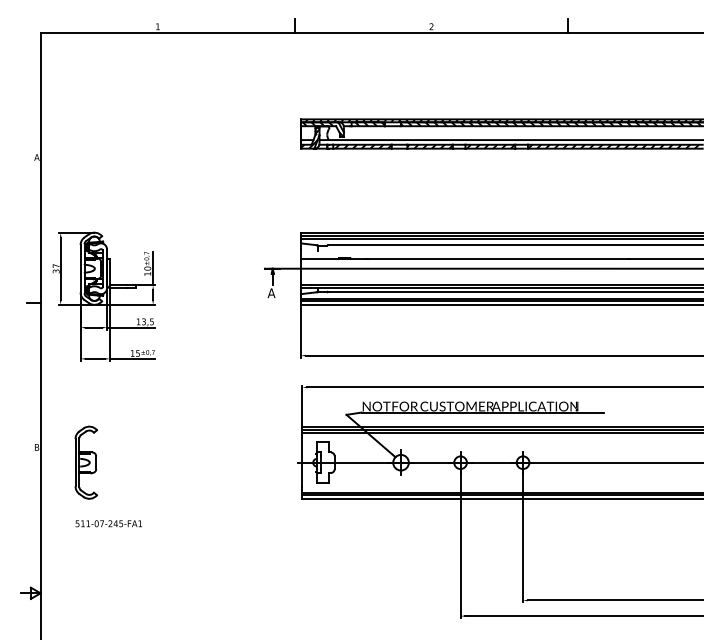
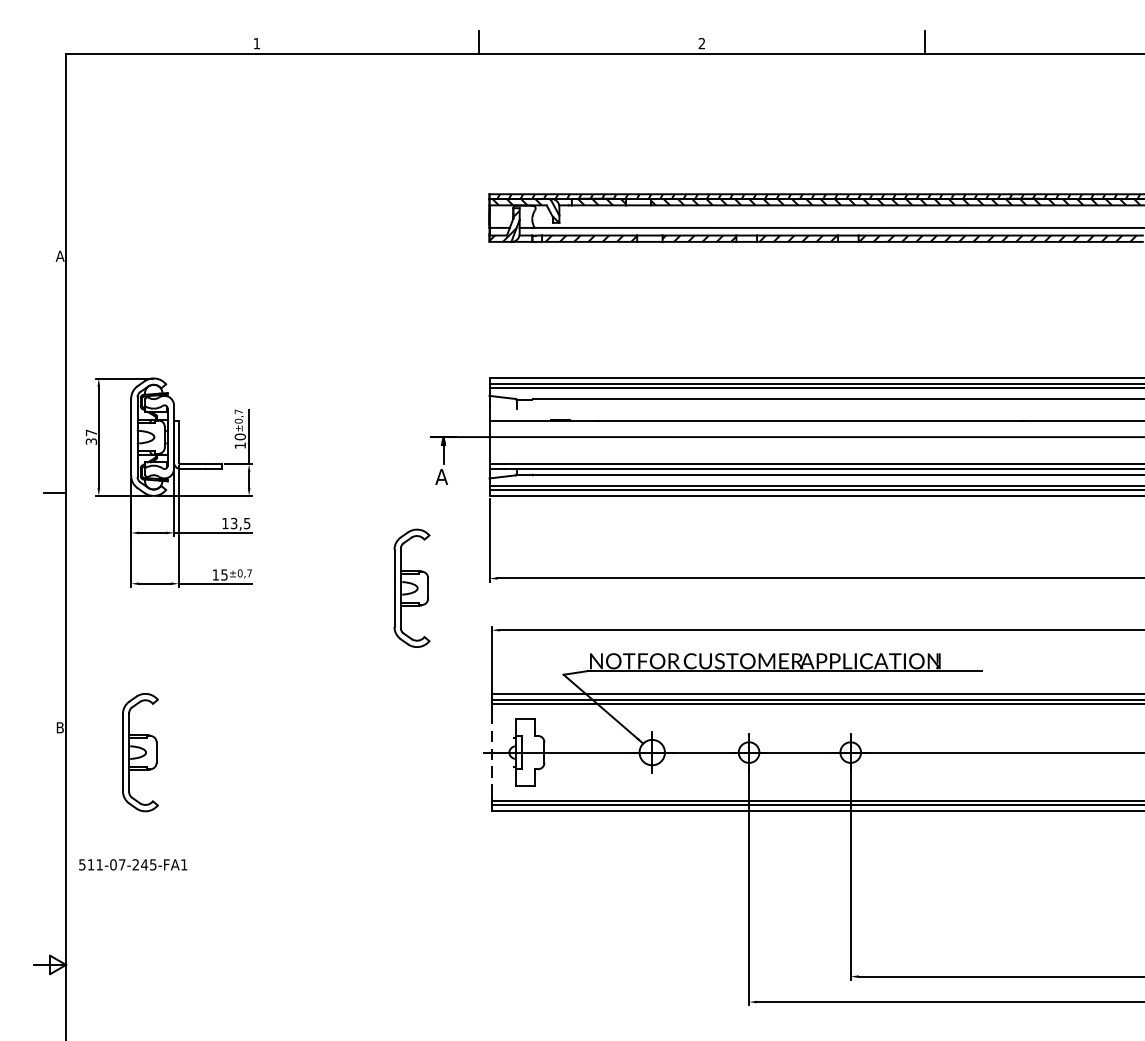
part: (253, 361) -> (412, 587), added
line: (302, 462) -> (492, 752), solid -> dashed
text: (108, 523) -> (132, 864), moved

